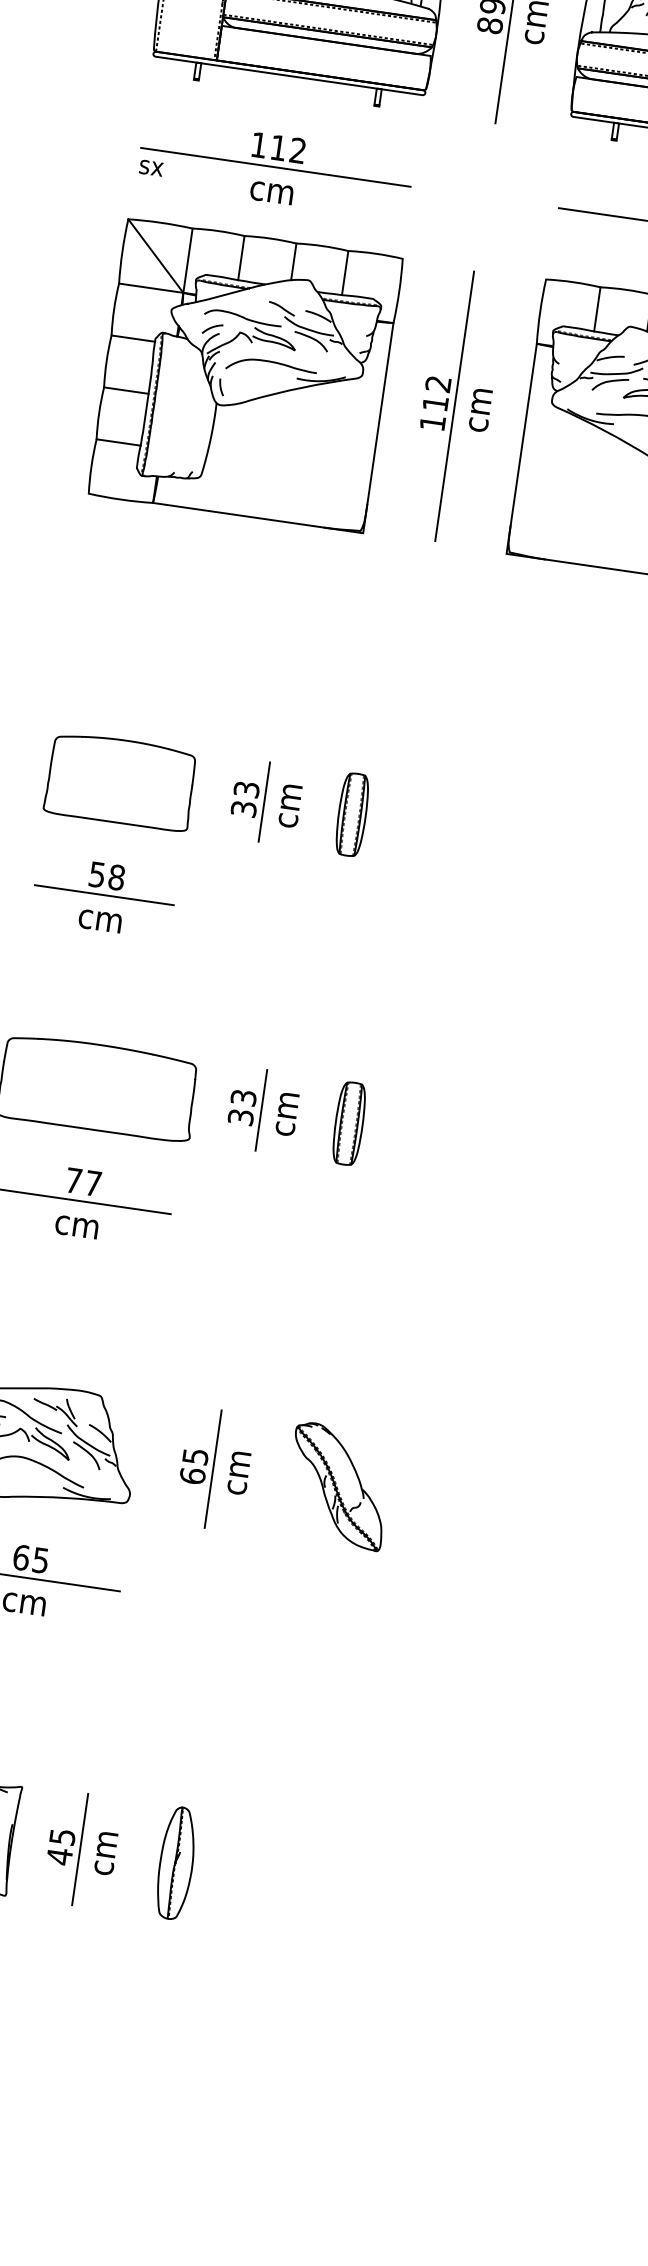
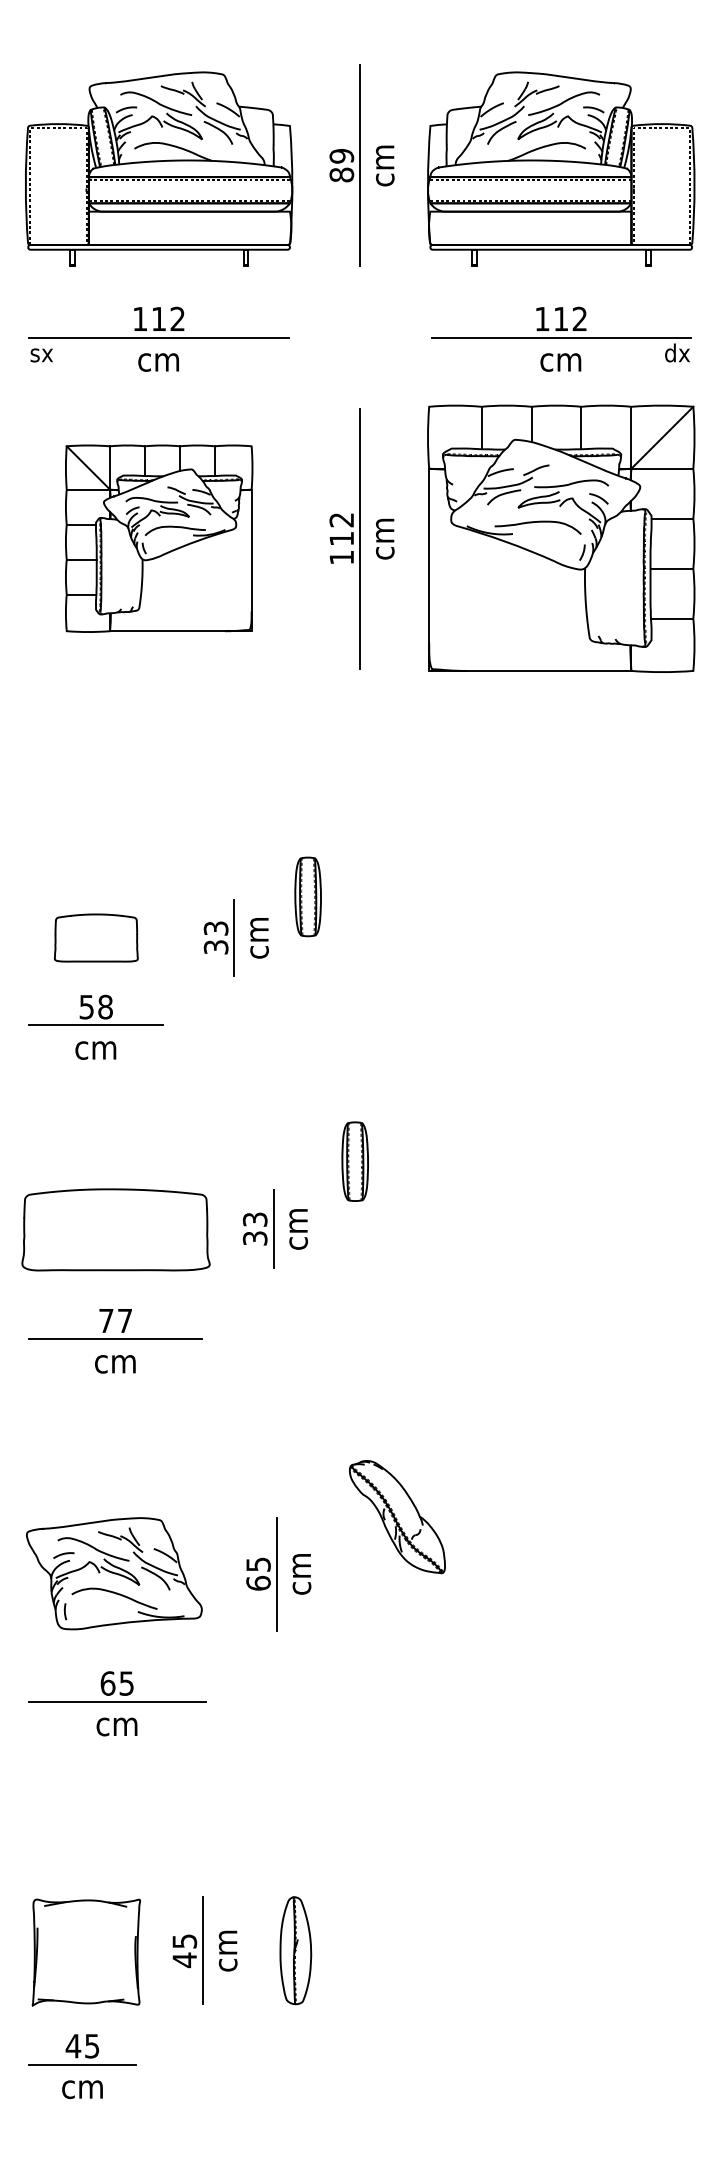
part: (246, 375) -> (159, 538), size x0.7
part: (121, 780) -> (96, 937), size x0.6
part: (351, 814) -> (307, 896), moved
part: (103, 896) -> (95, 1026), moved
part: (348, 1123) -> (354, 1161), moved
part: (338, 1486) -> (397, 1517), moved

